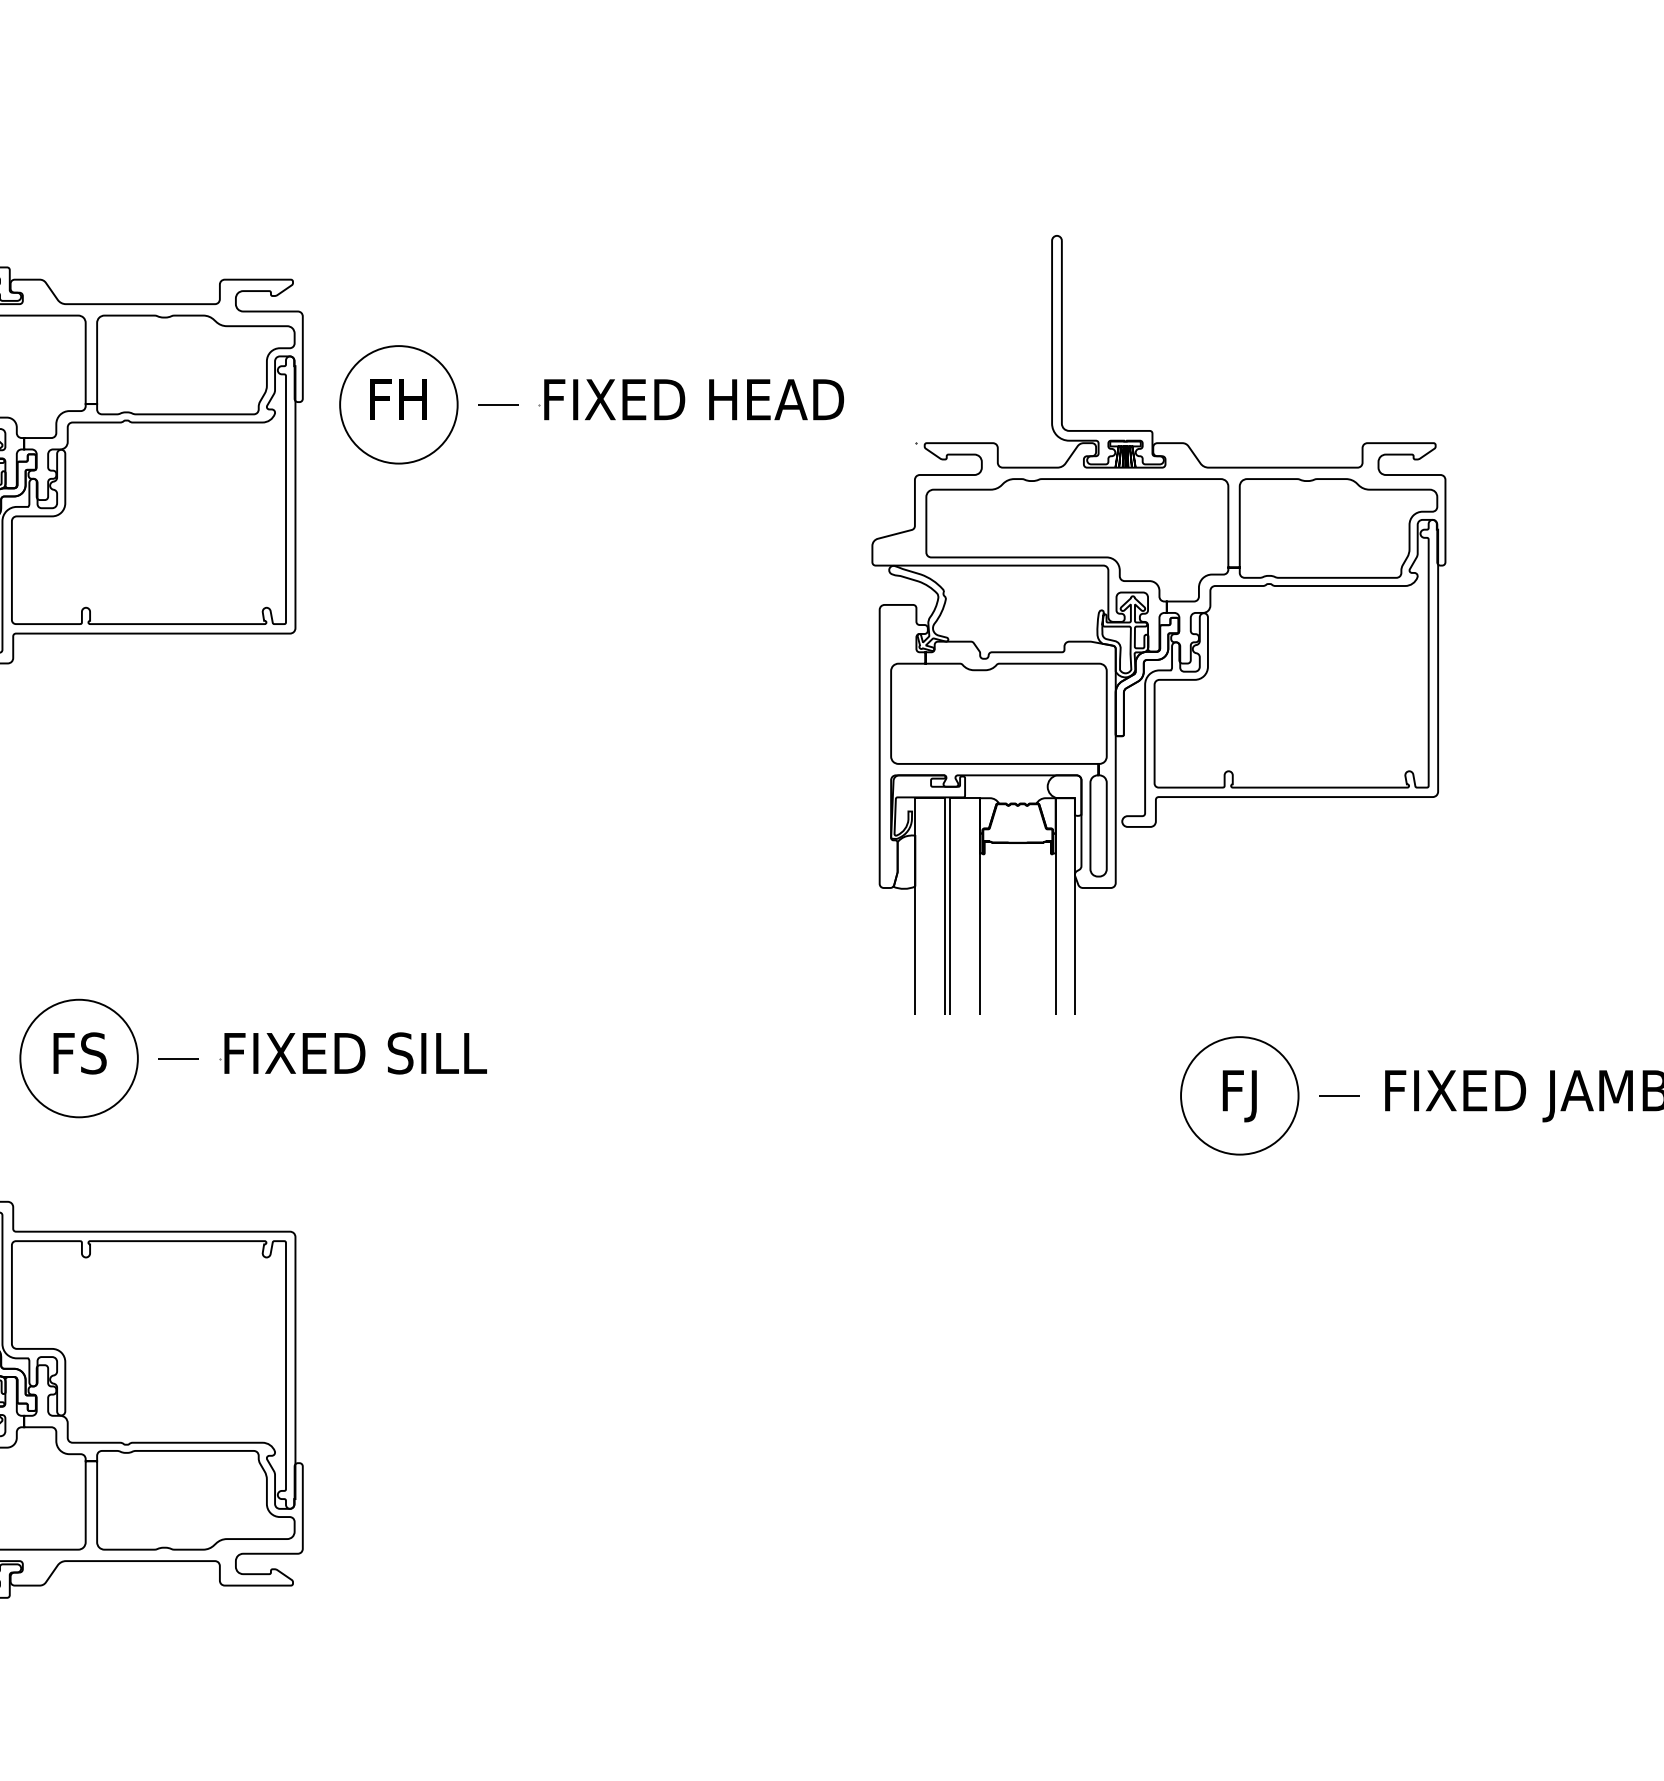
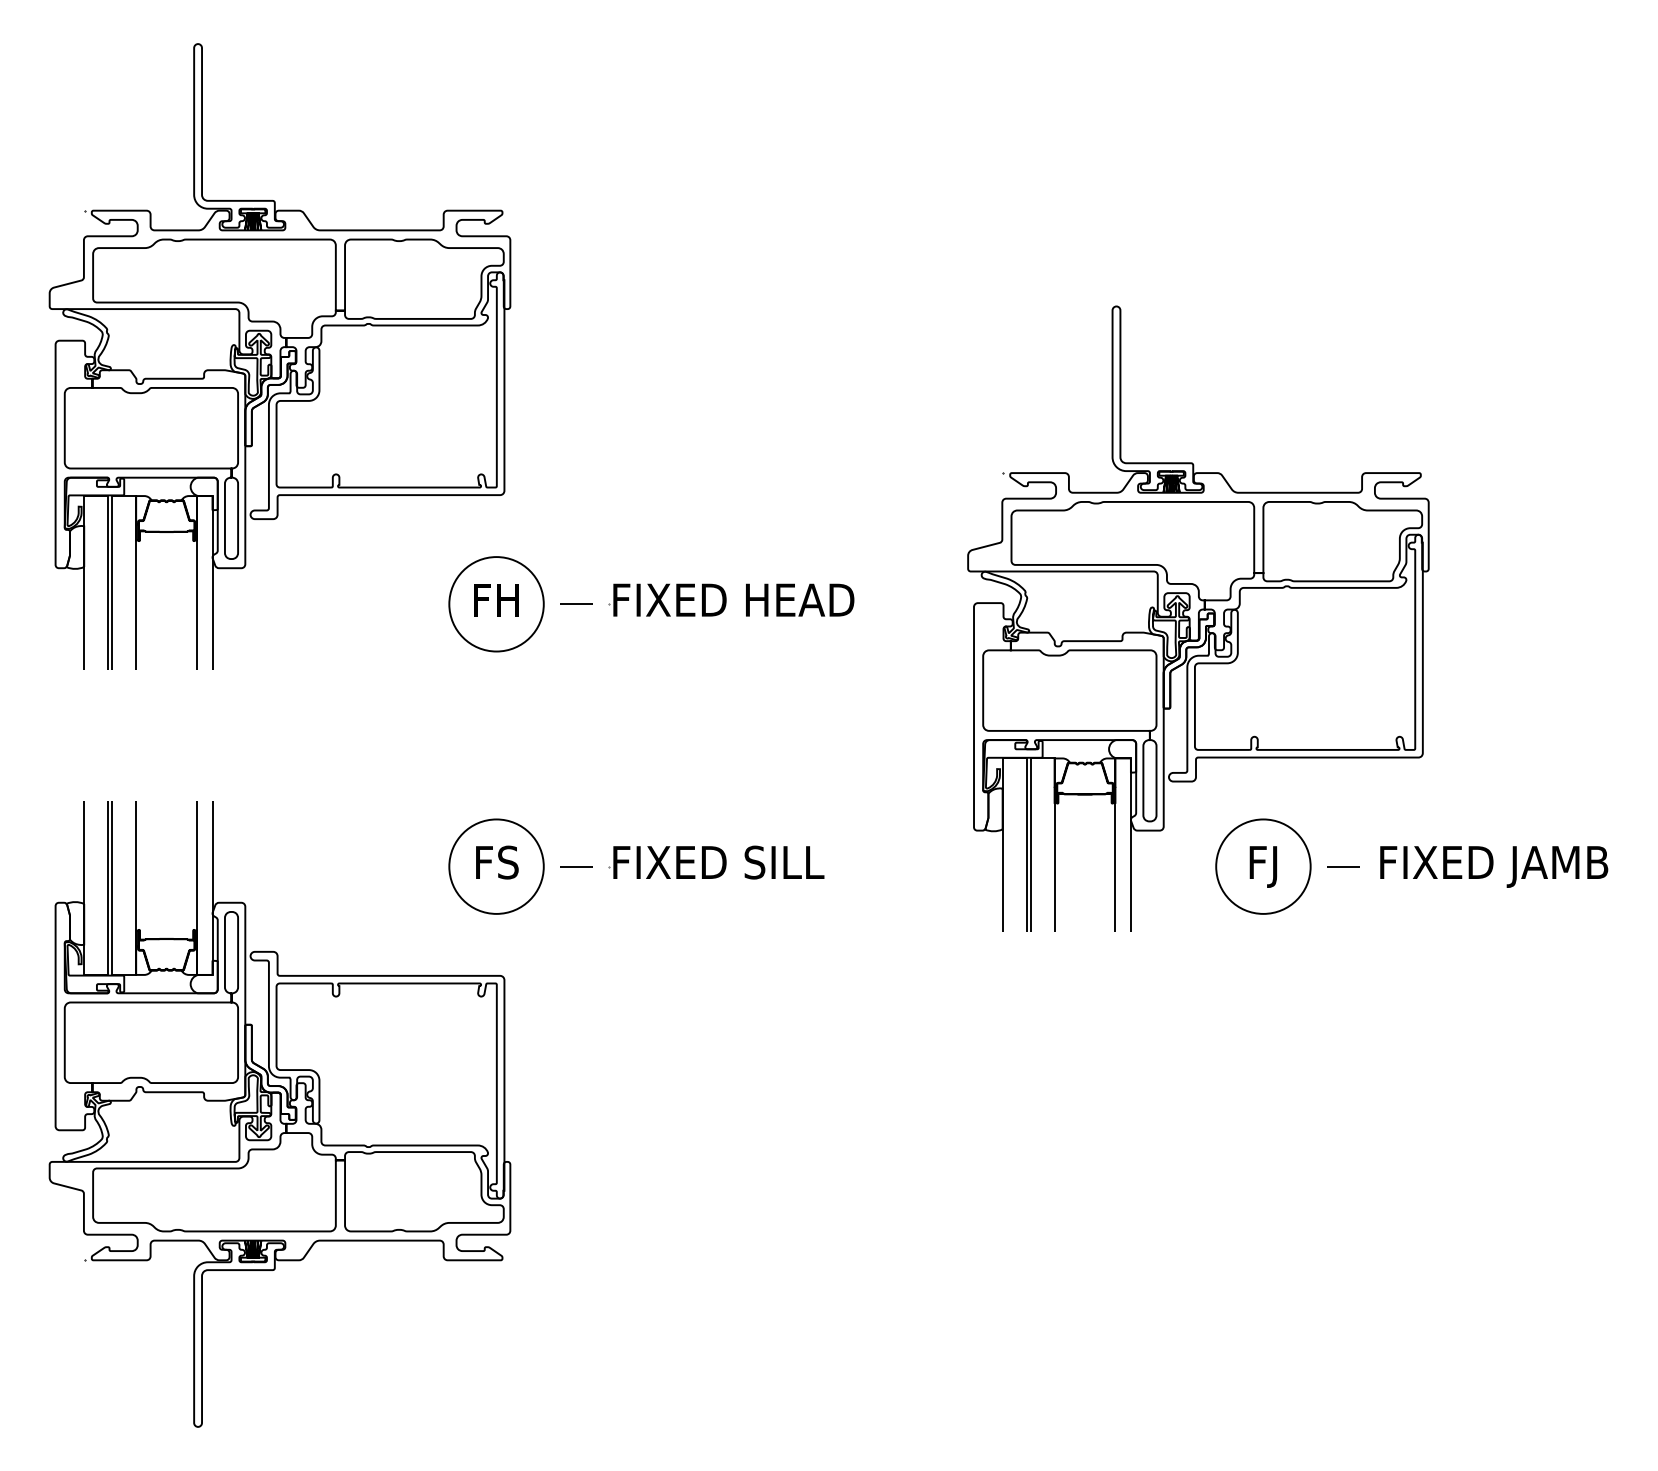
part: (591, 405) -> (651, 604), moved
part: (1159, 624) -> (1198, 618), moved
part: (253, 1058) -> (636, 866), moved

